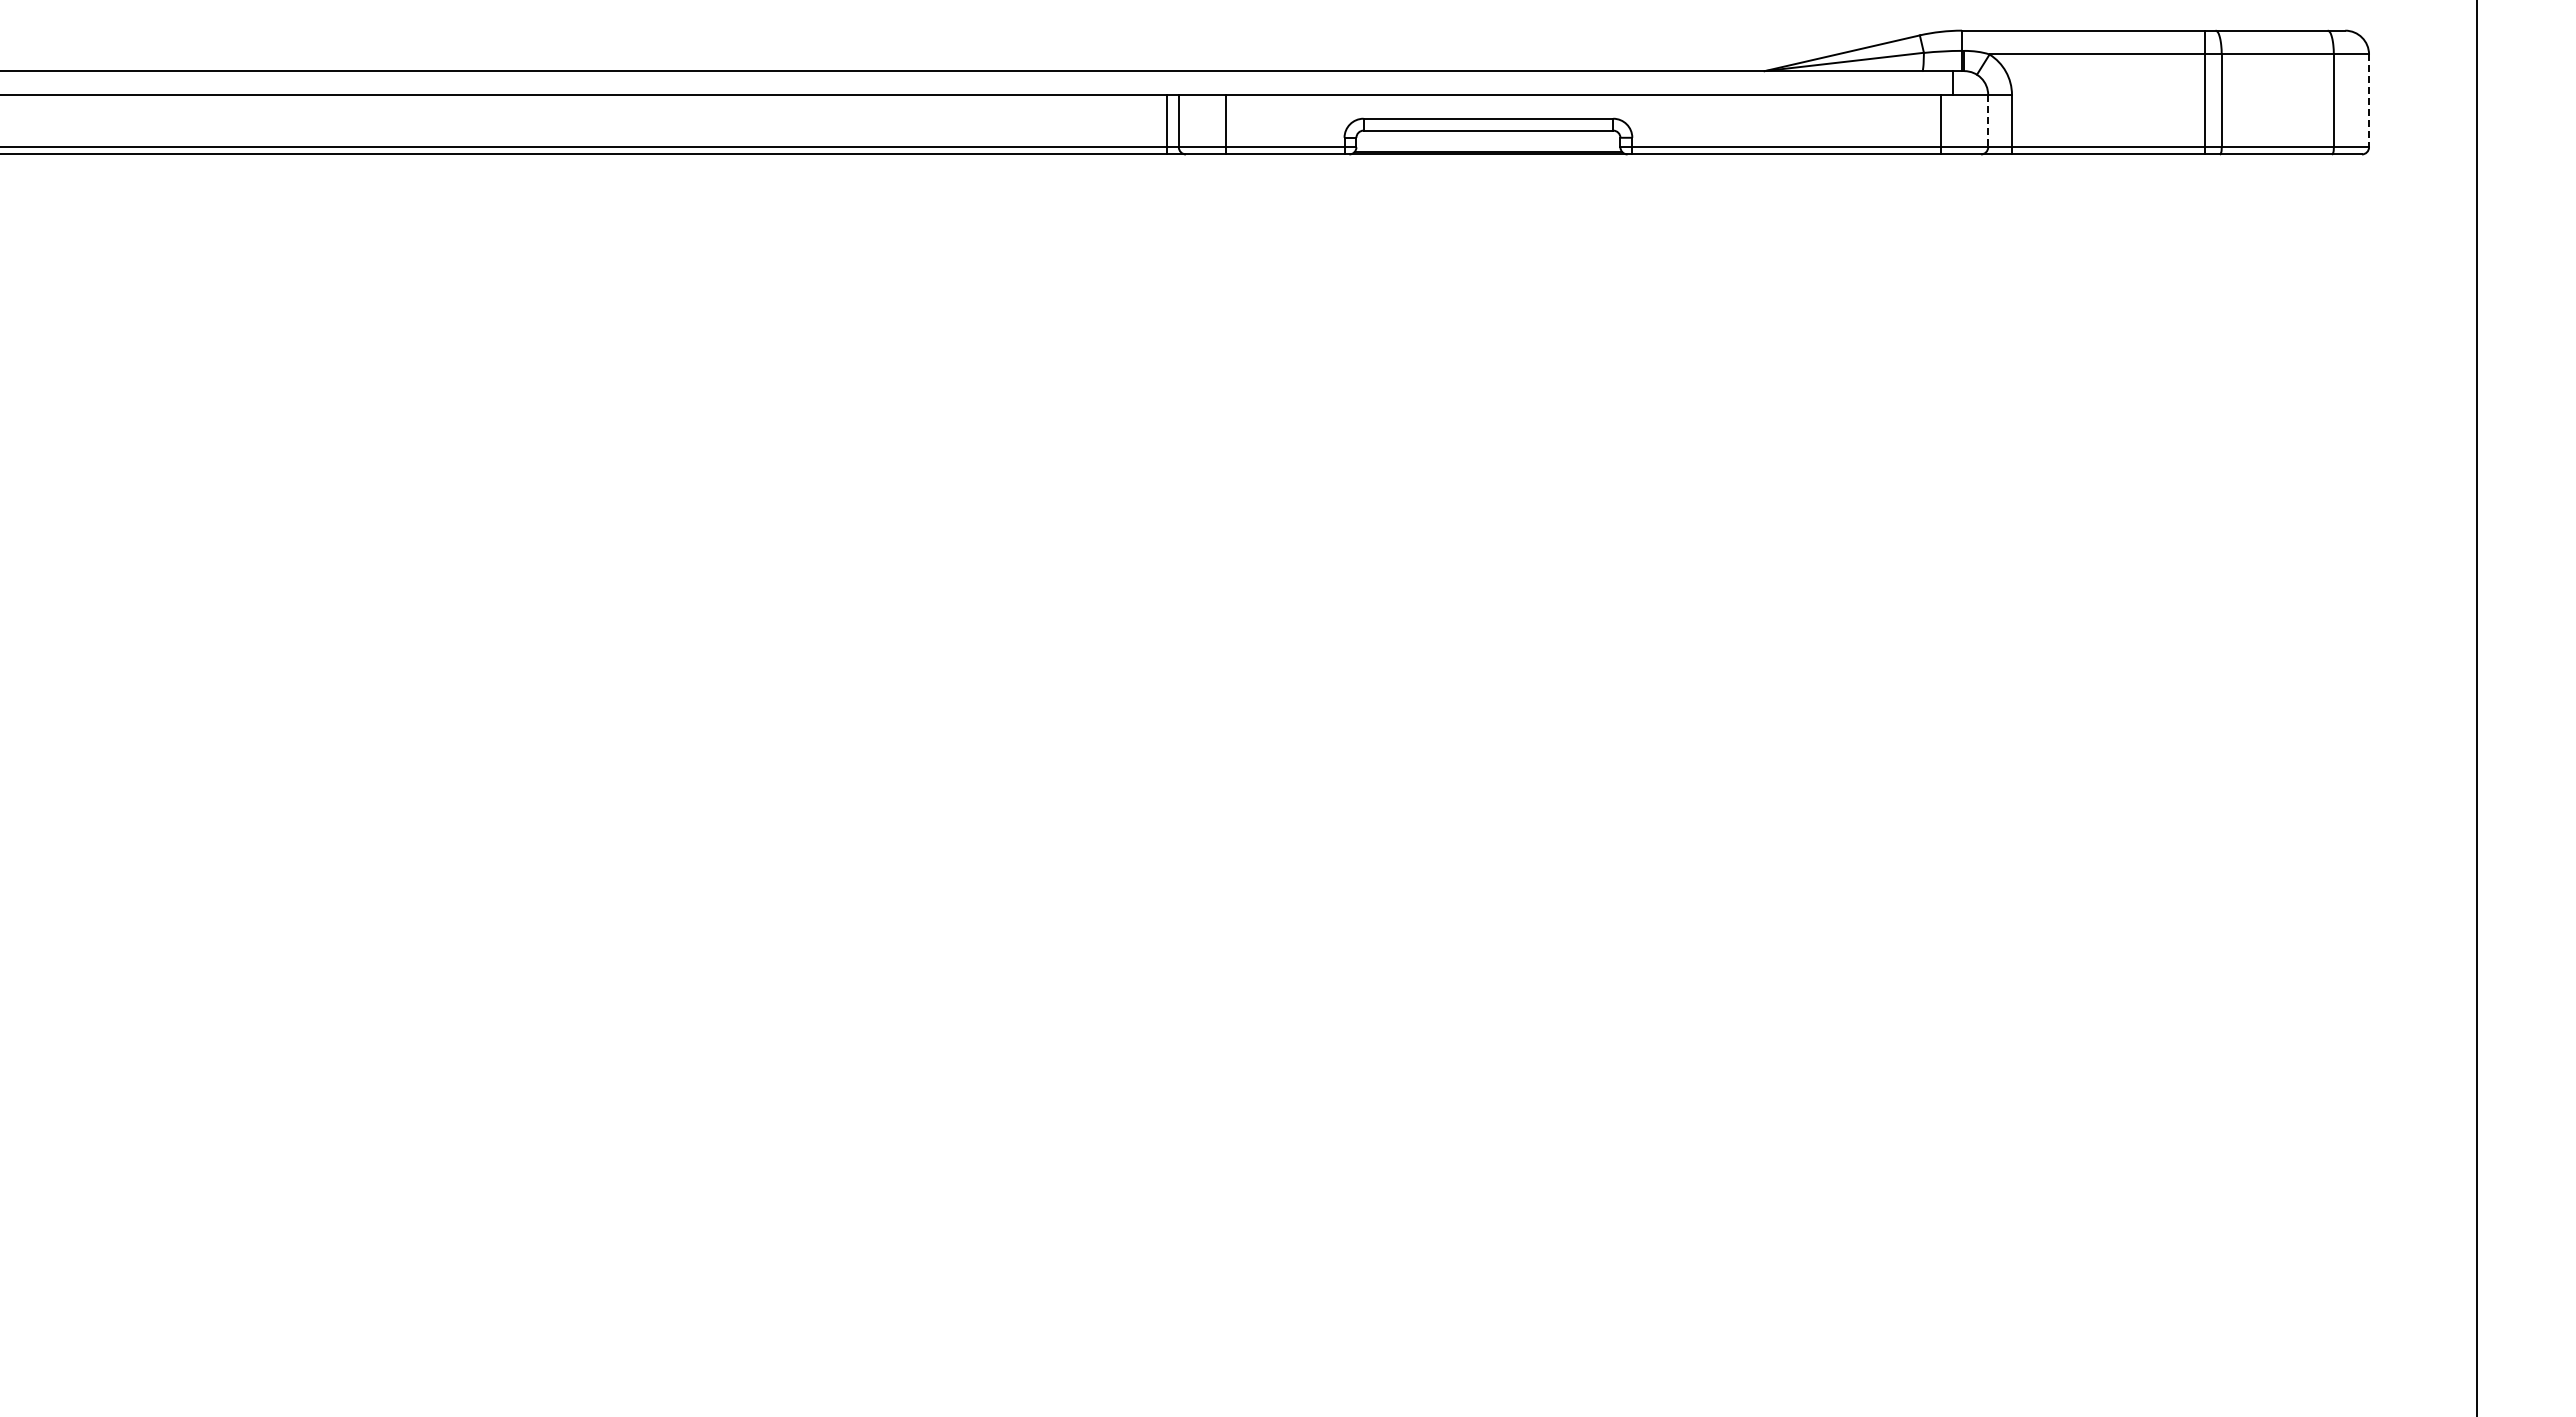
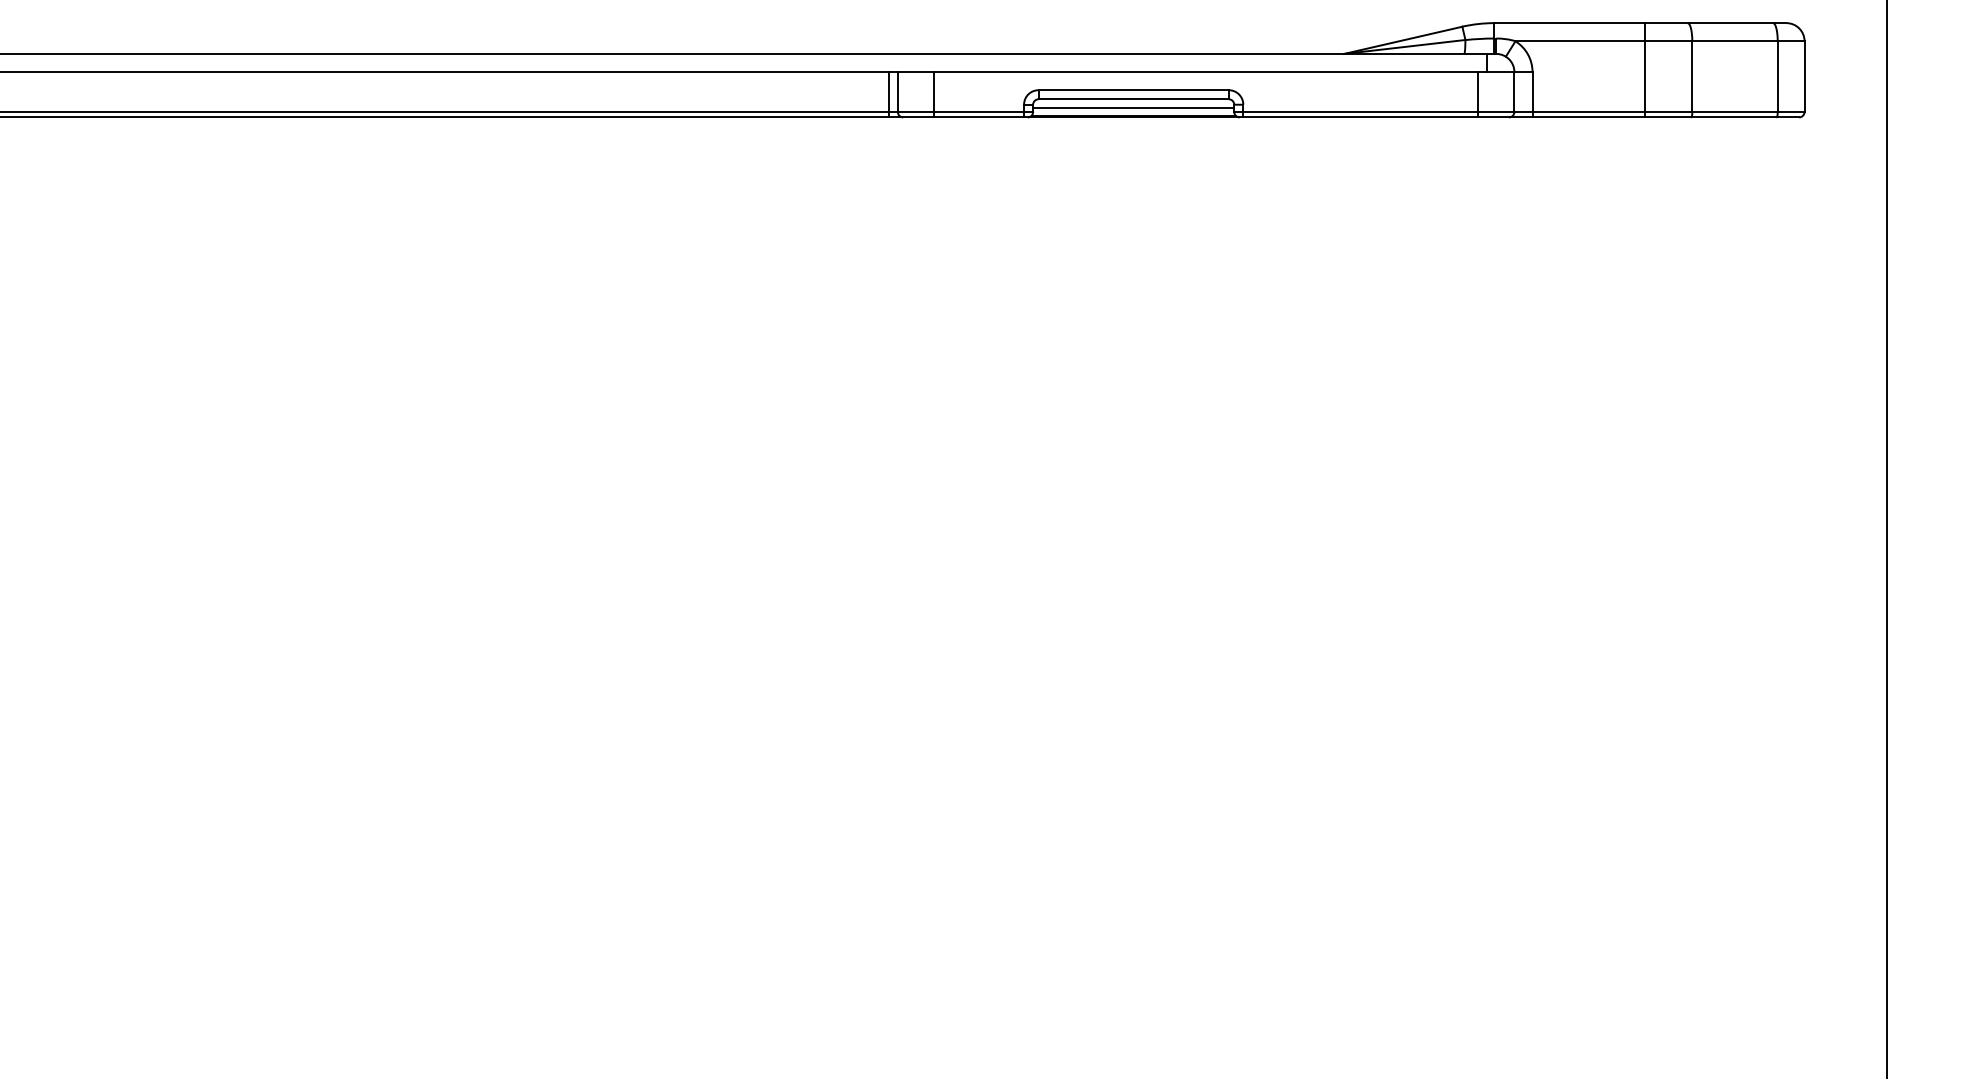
line: (2205, 92) -> (1645, 70), moved
line: (2369, 101) -> (1804, 77), dashed -> solid
line: (1988, 121) -> (1514, 92), dashed -> solid
line: (1488, 142) -> (1133, 108), added

